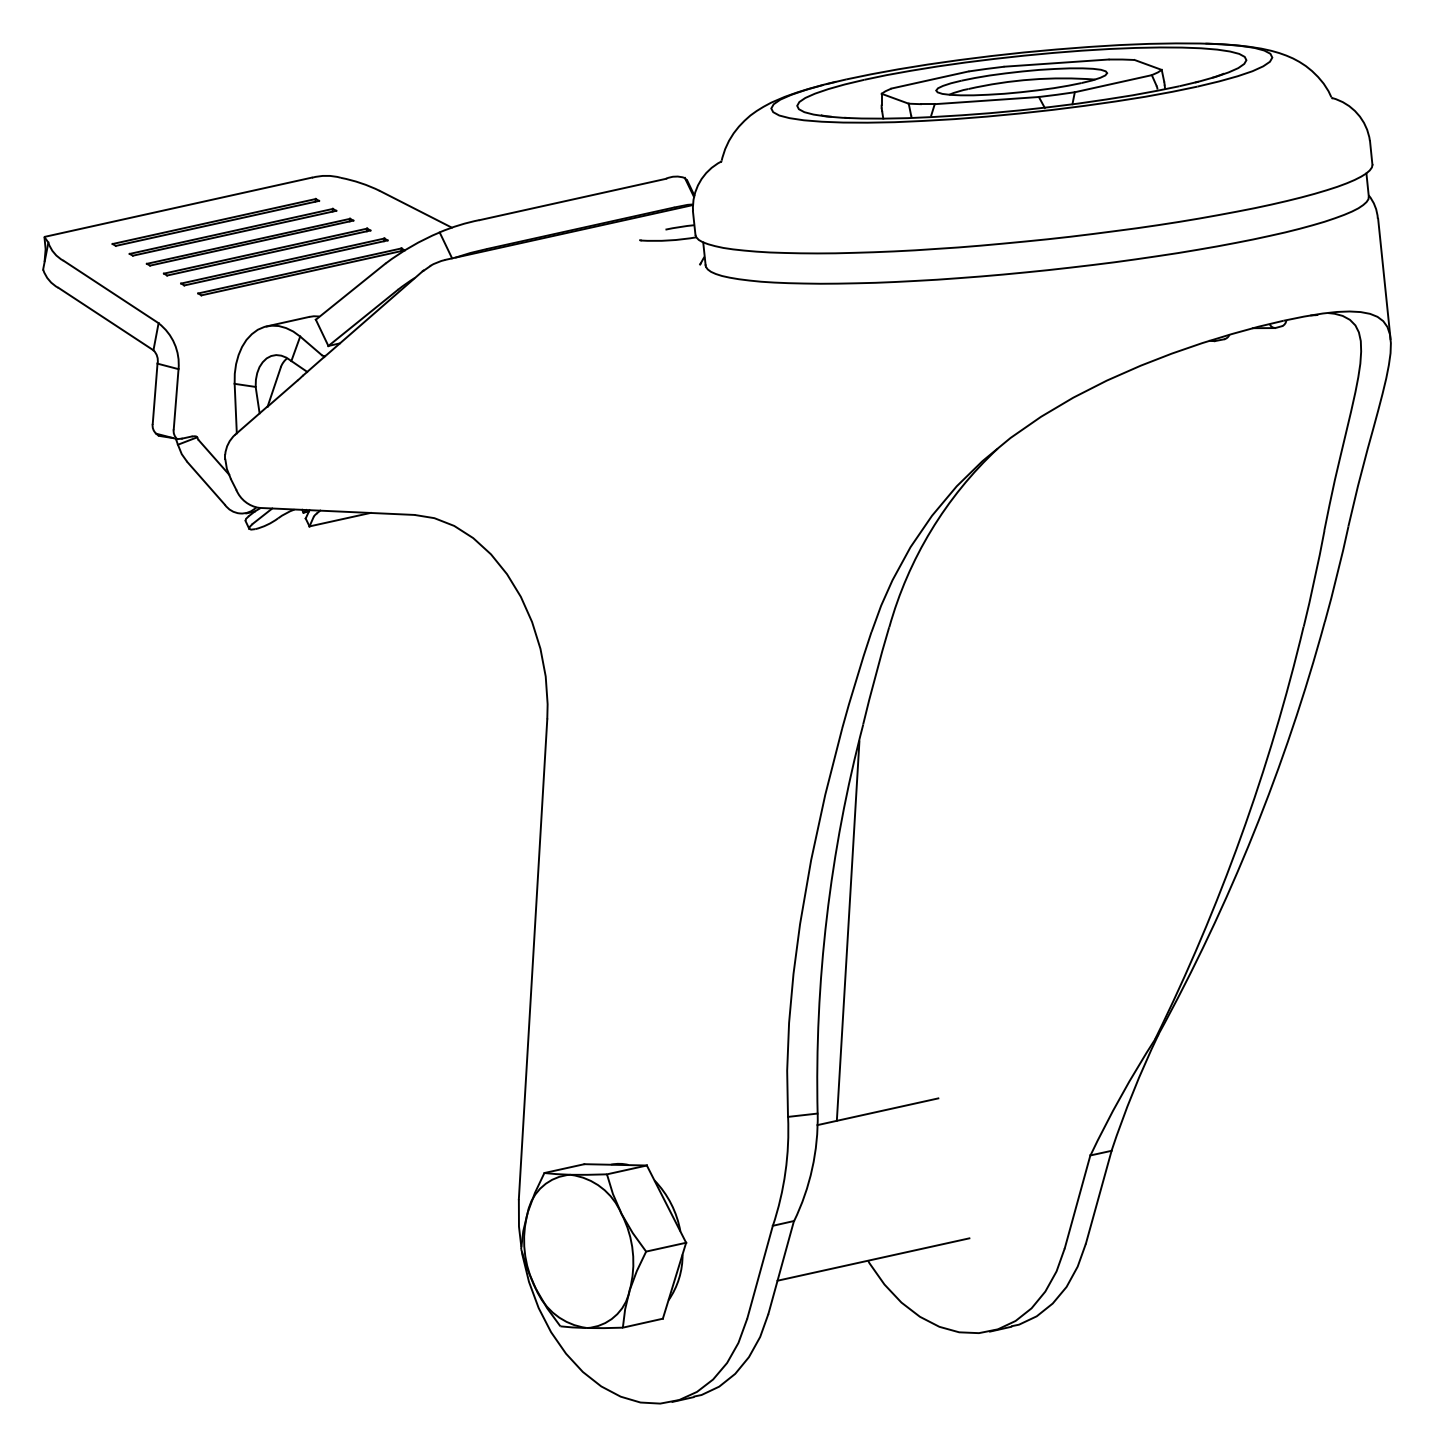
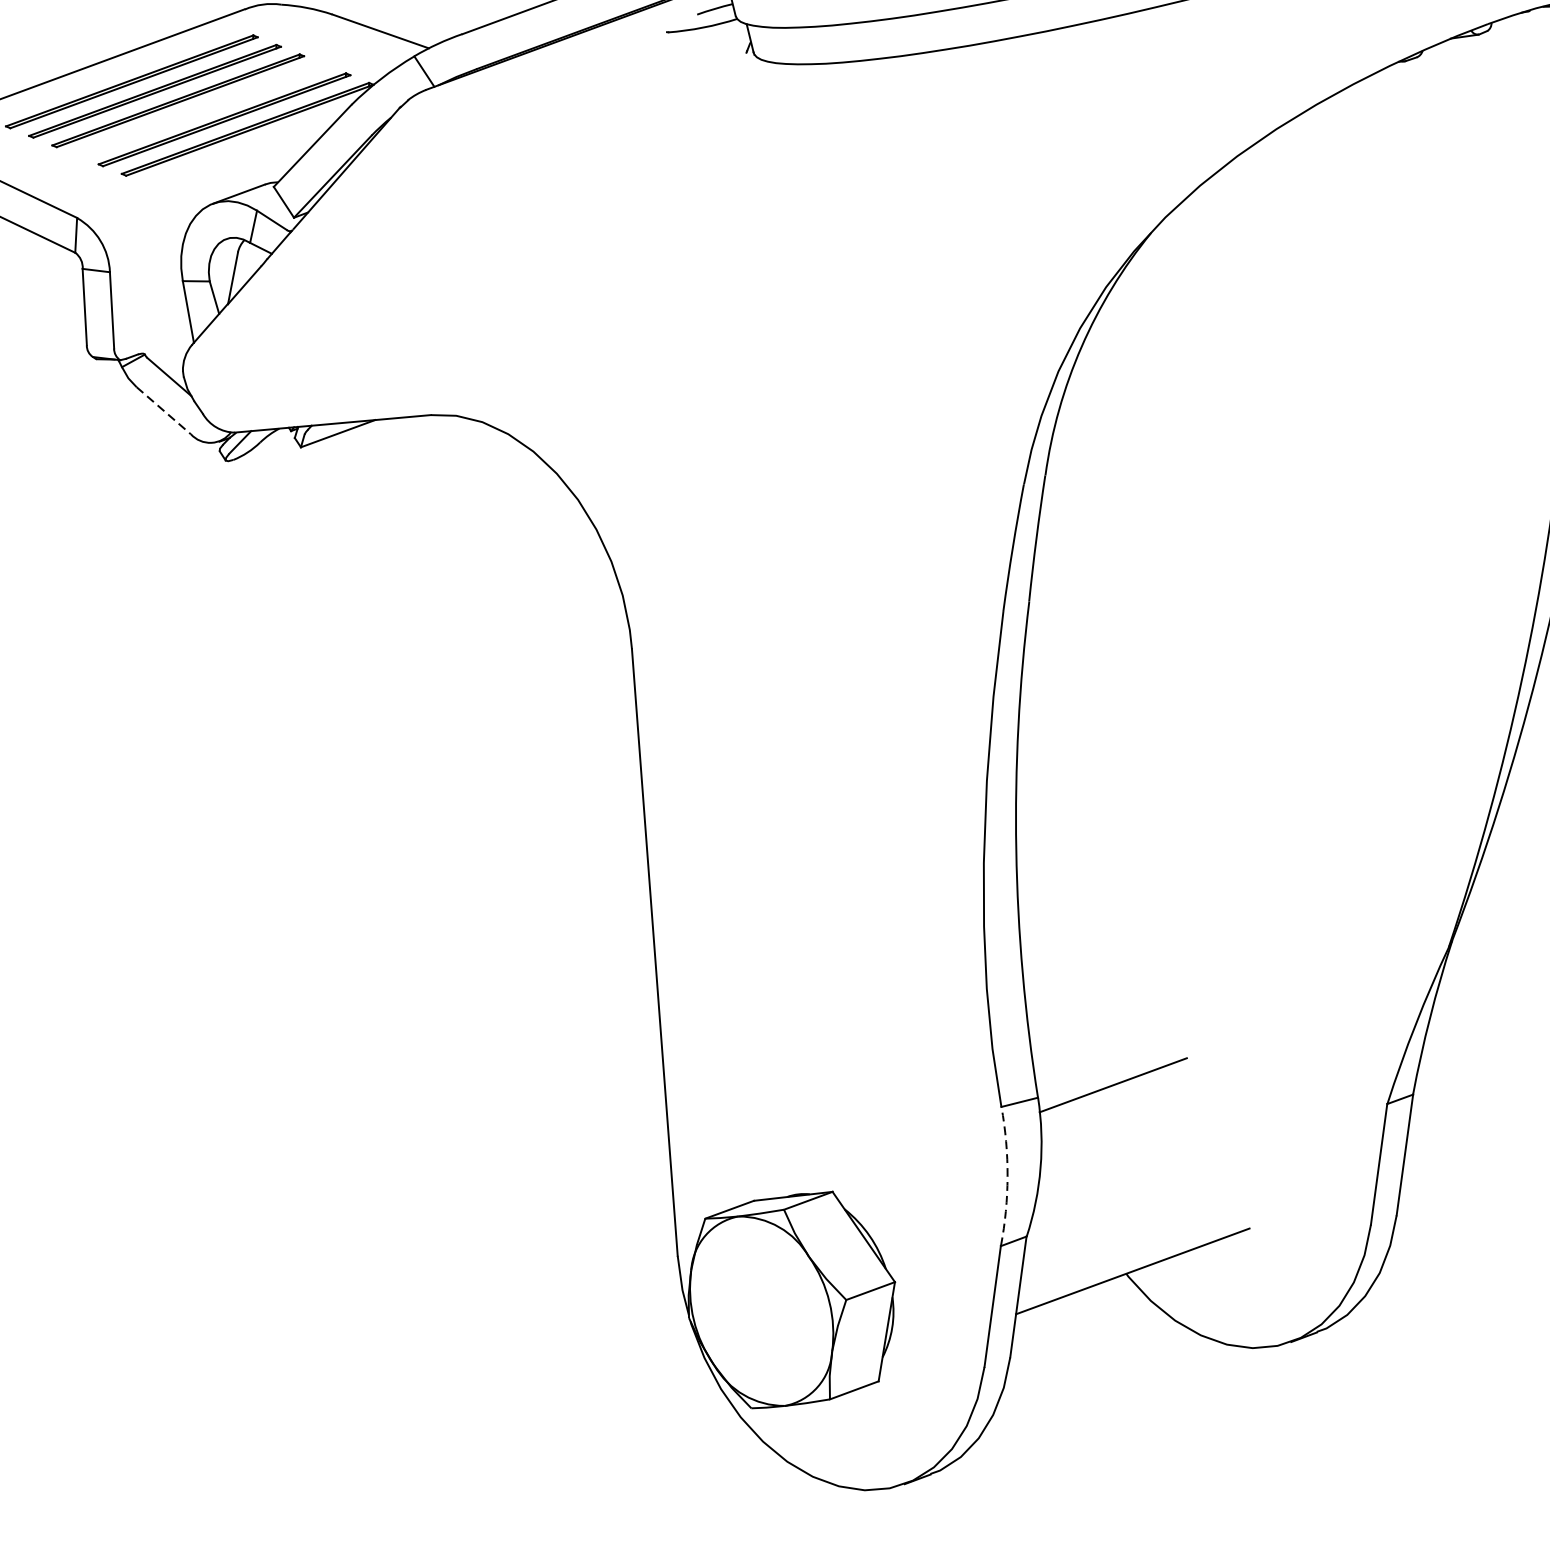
part: (266, 251) -> (200, 109), removed
line: (206, 483) -> (164, 410), solid -> dashed
line: (847, 930) -> (1044, 863), removed
arc: (785, 1172) -> (1007, 1177), solid -> dashed

